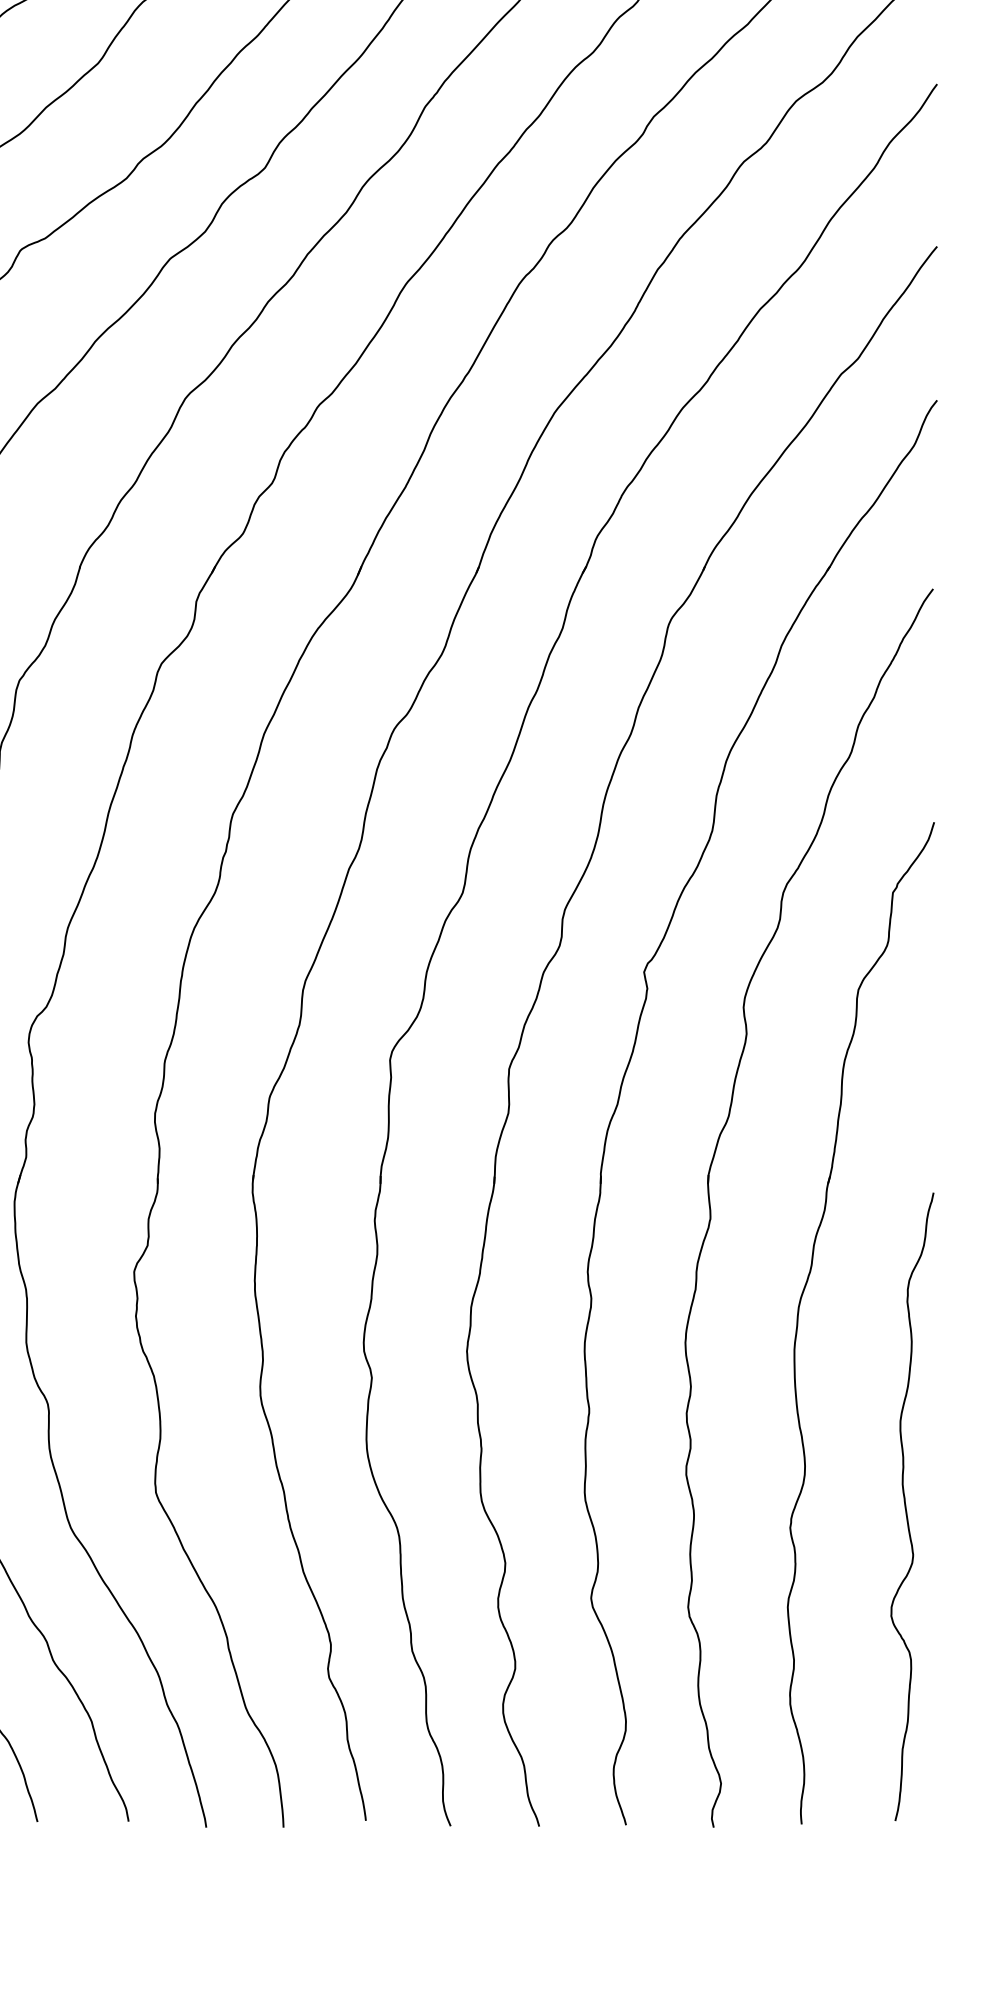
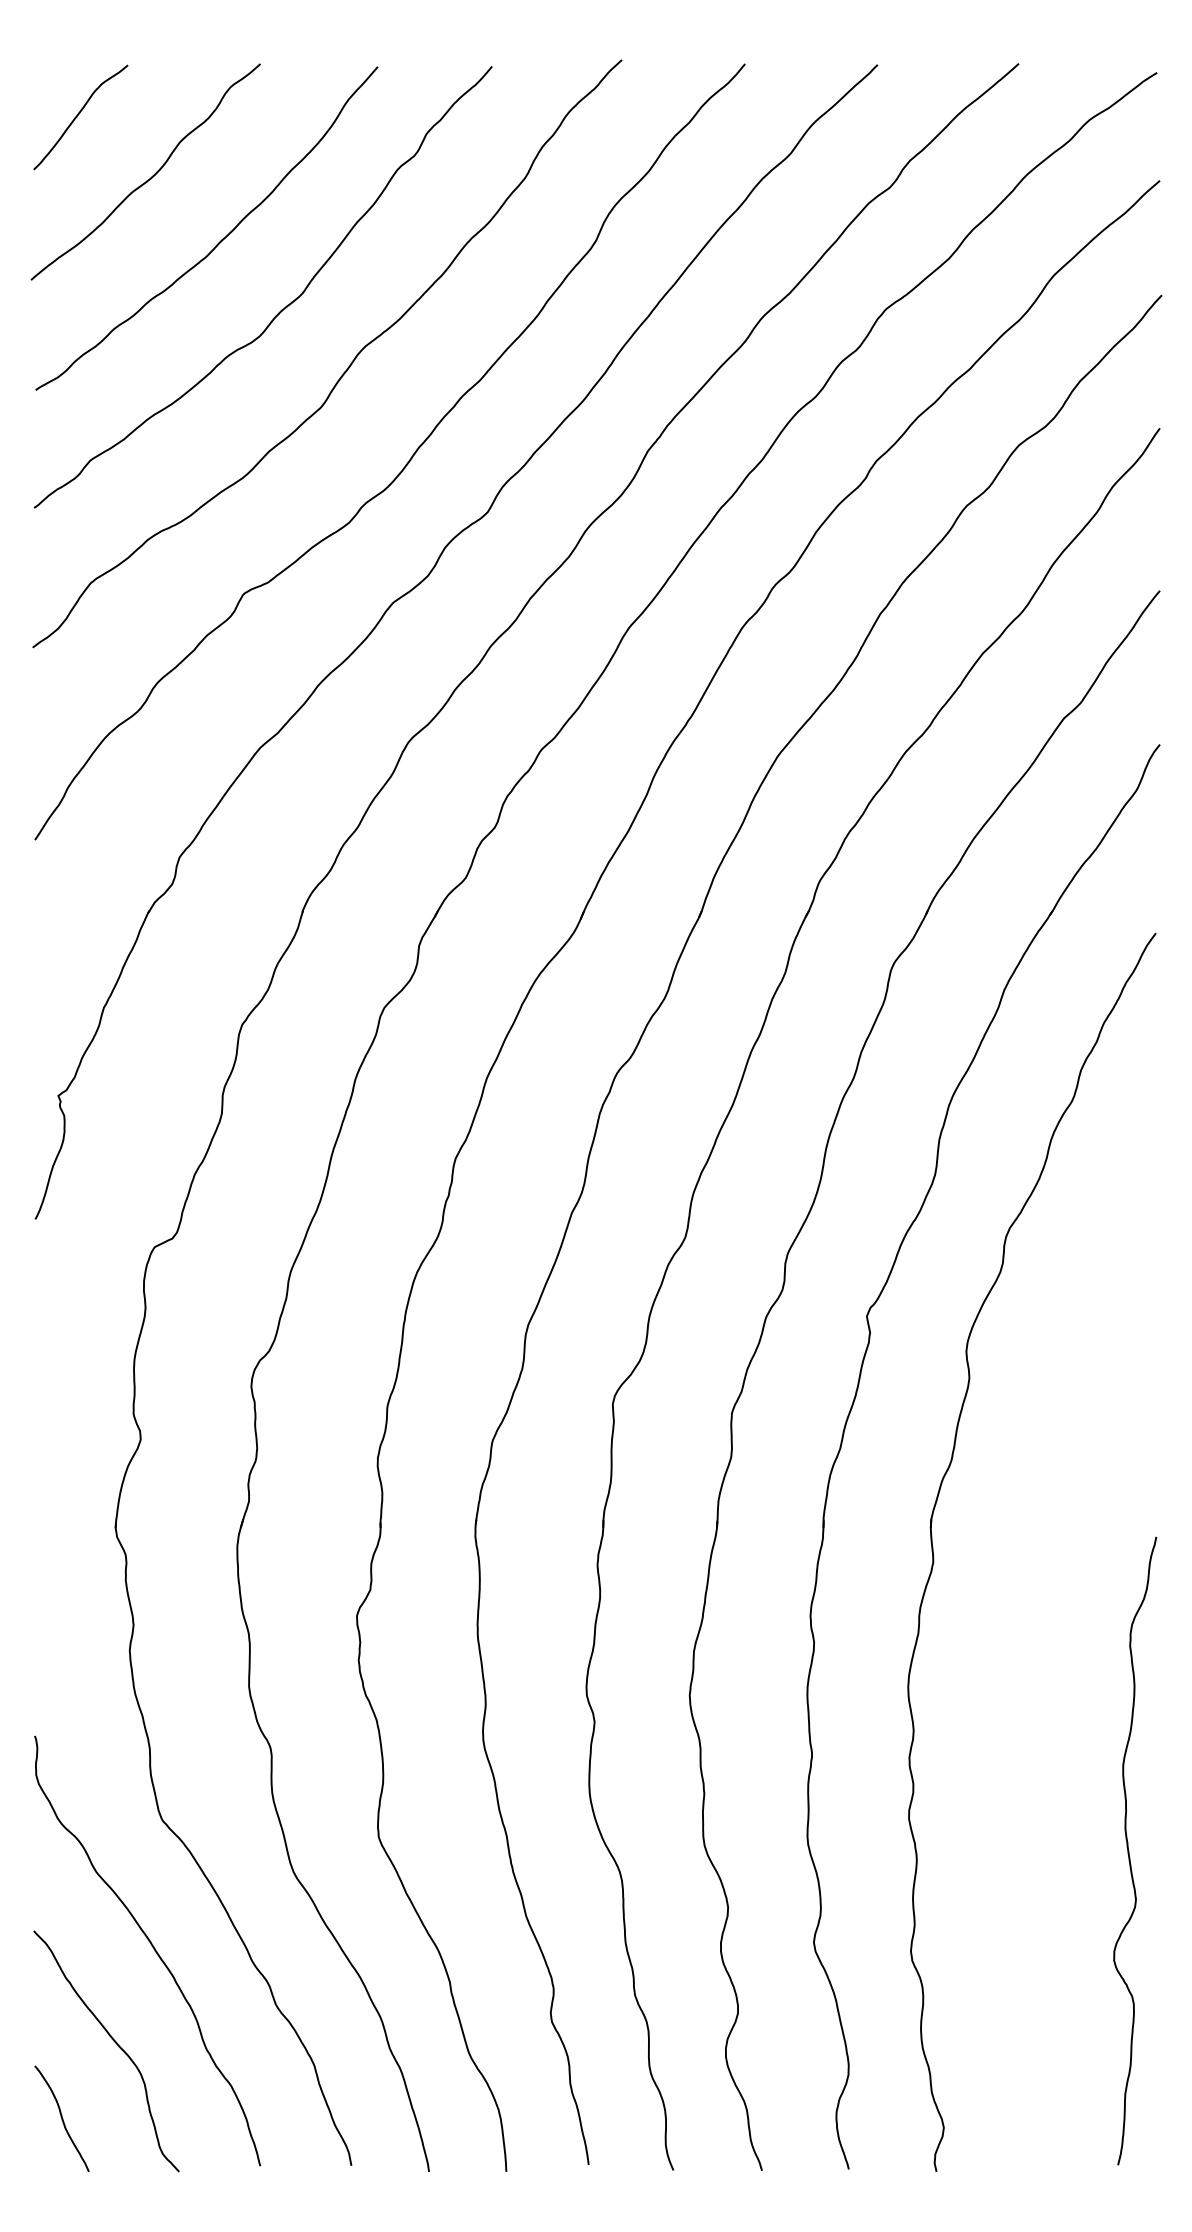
part: (798, 1322) -> (1021, 1666), removed

